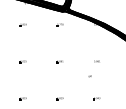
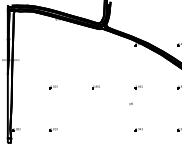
part: (22, 24) -> (53, 44), removed
part: (60, 24) -> (96, 44), removed
part: (60, 98) -> (96, 129), removed

